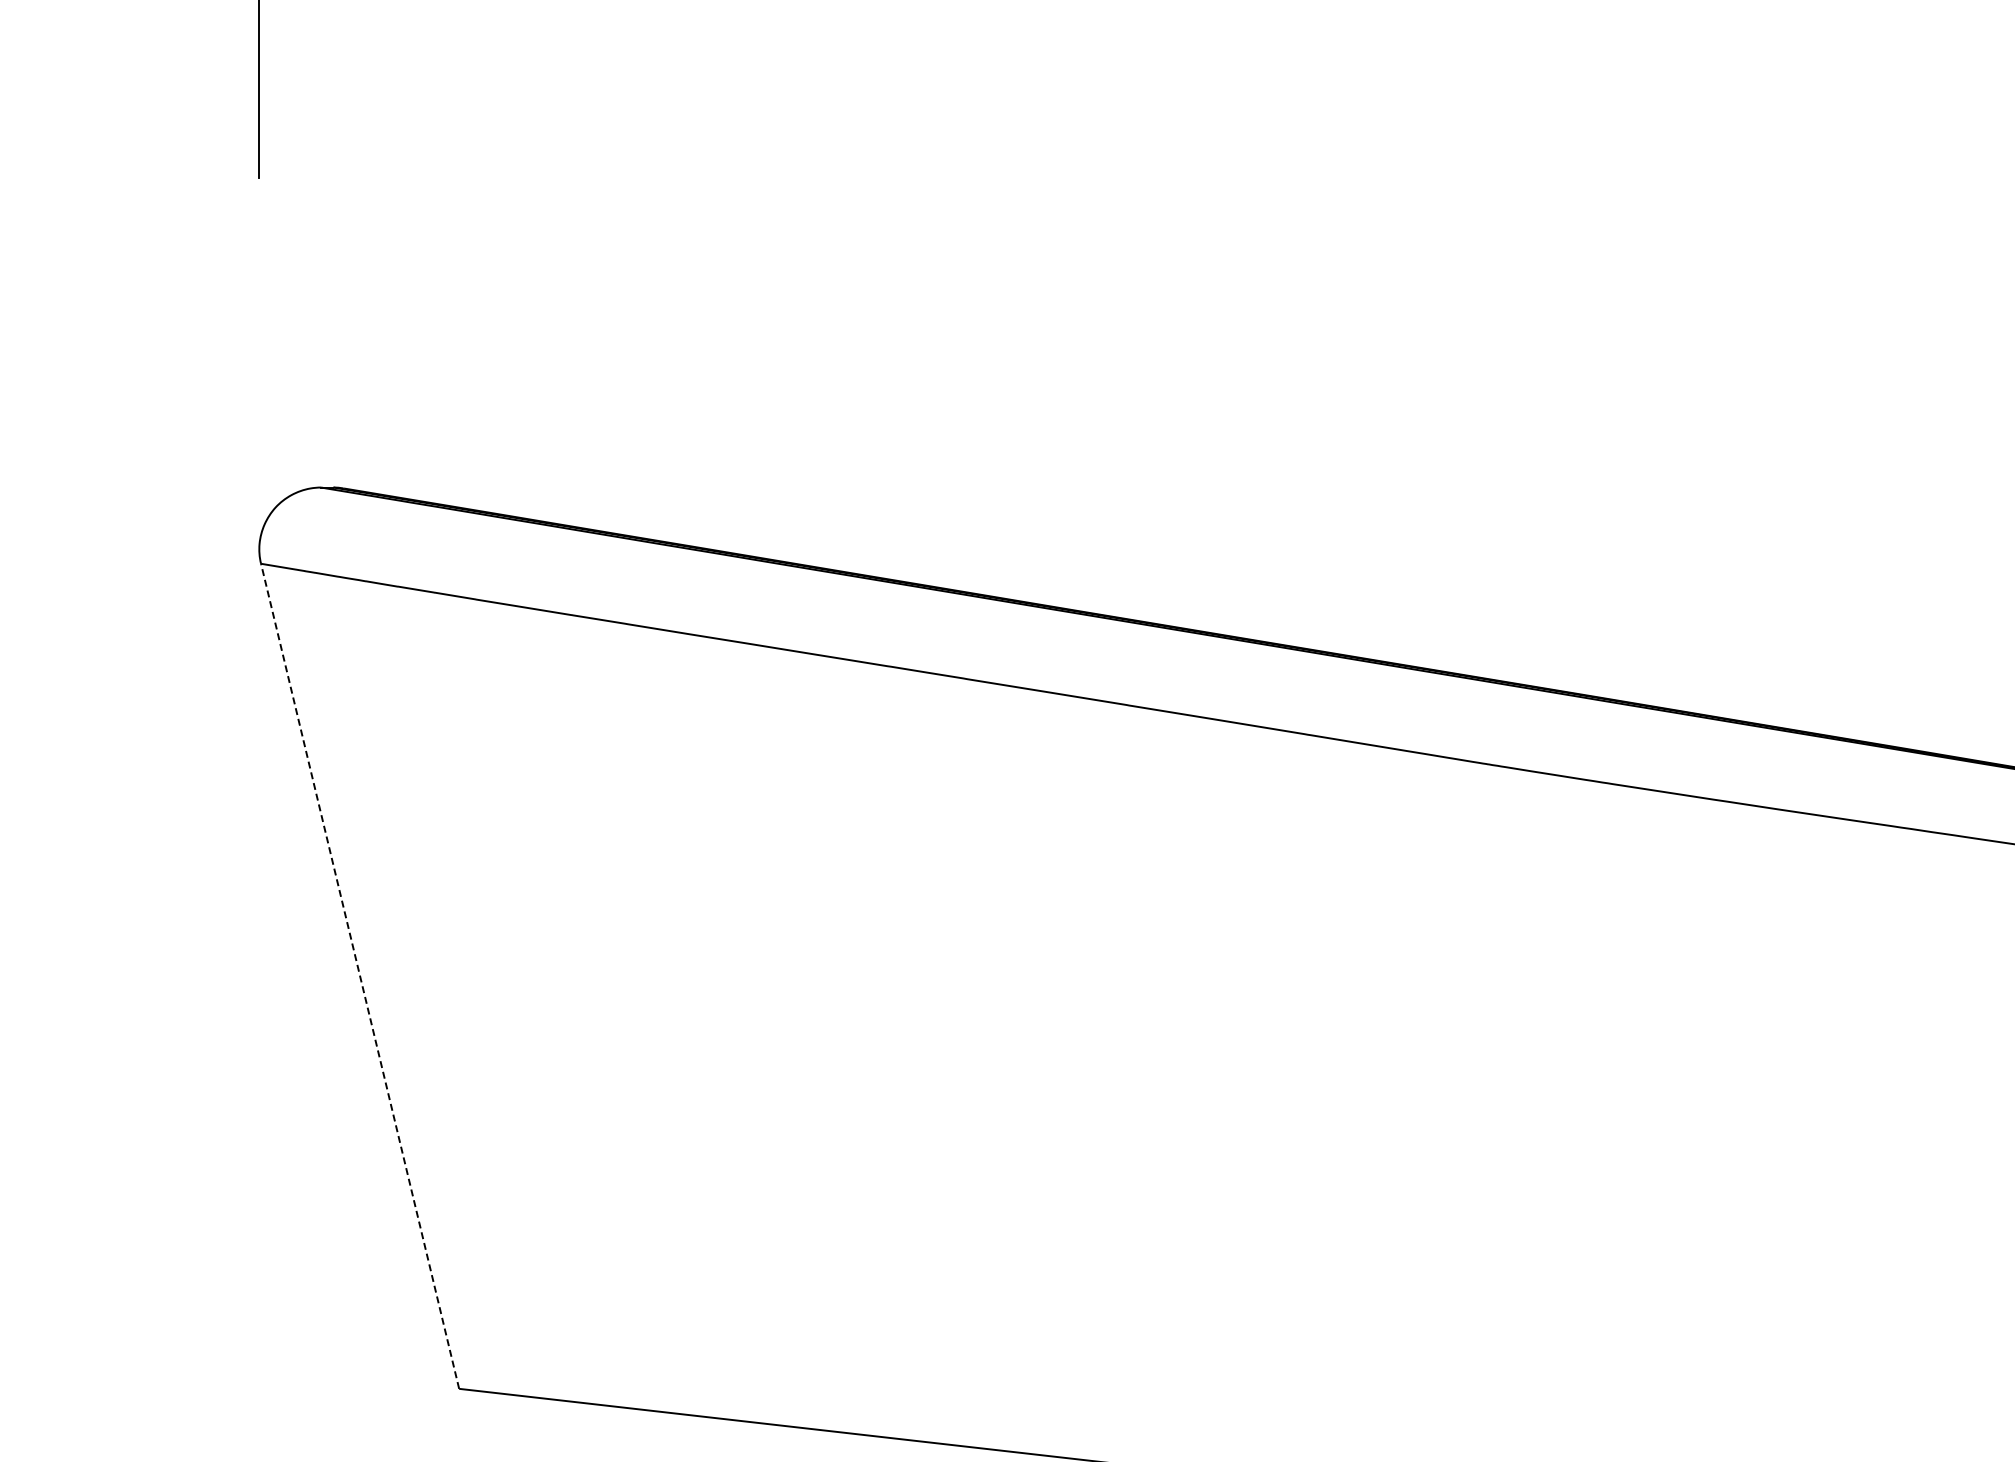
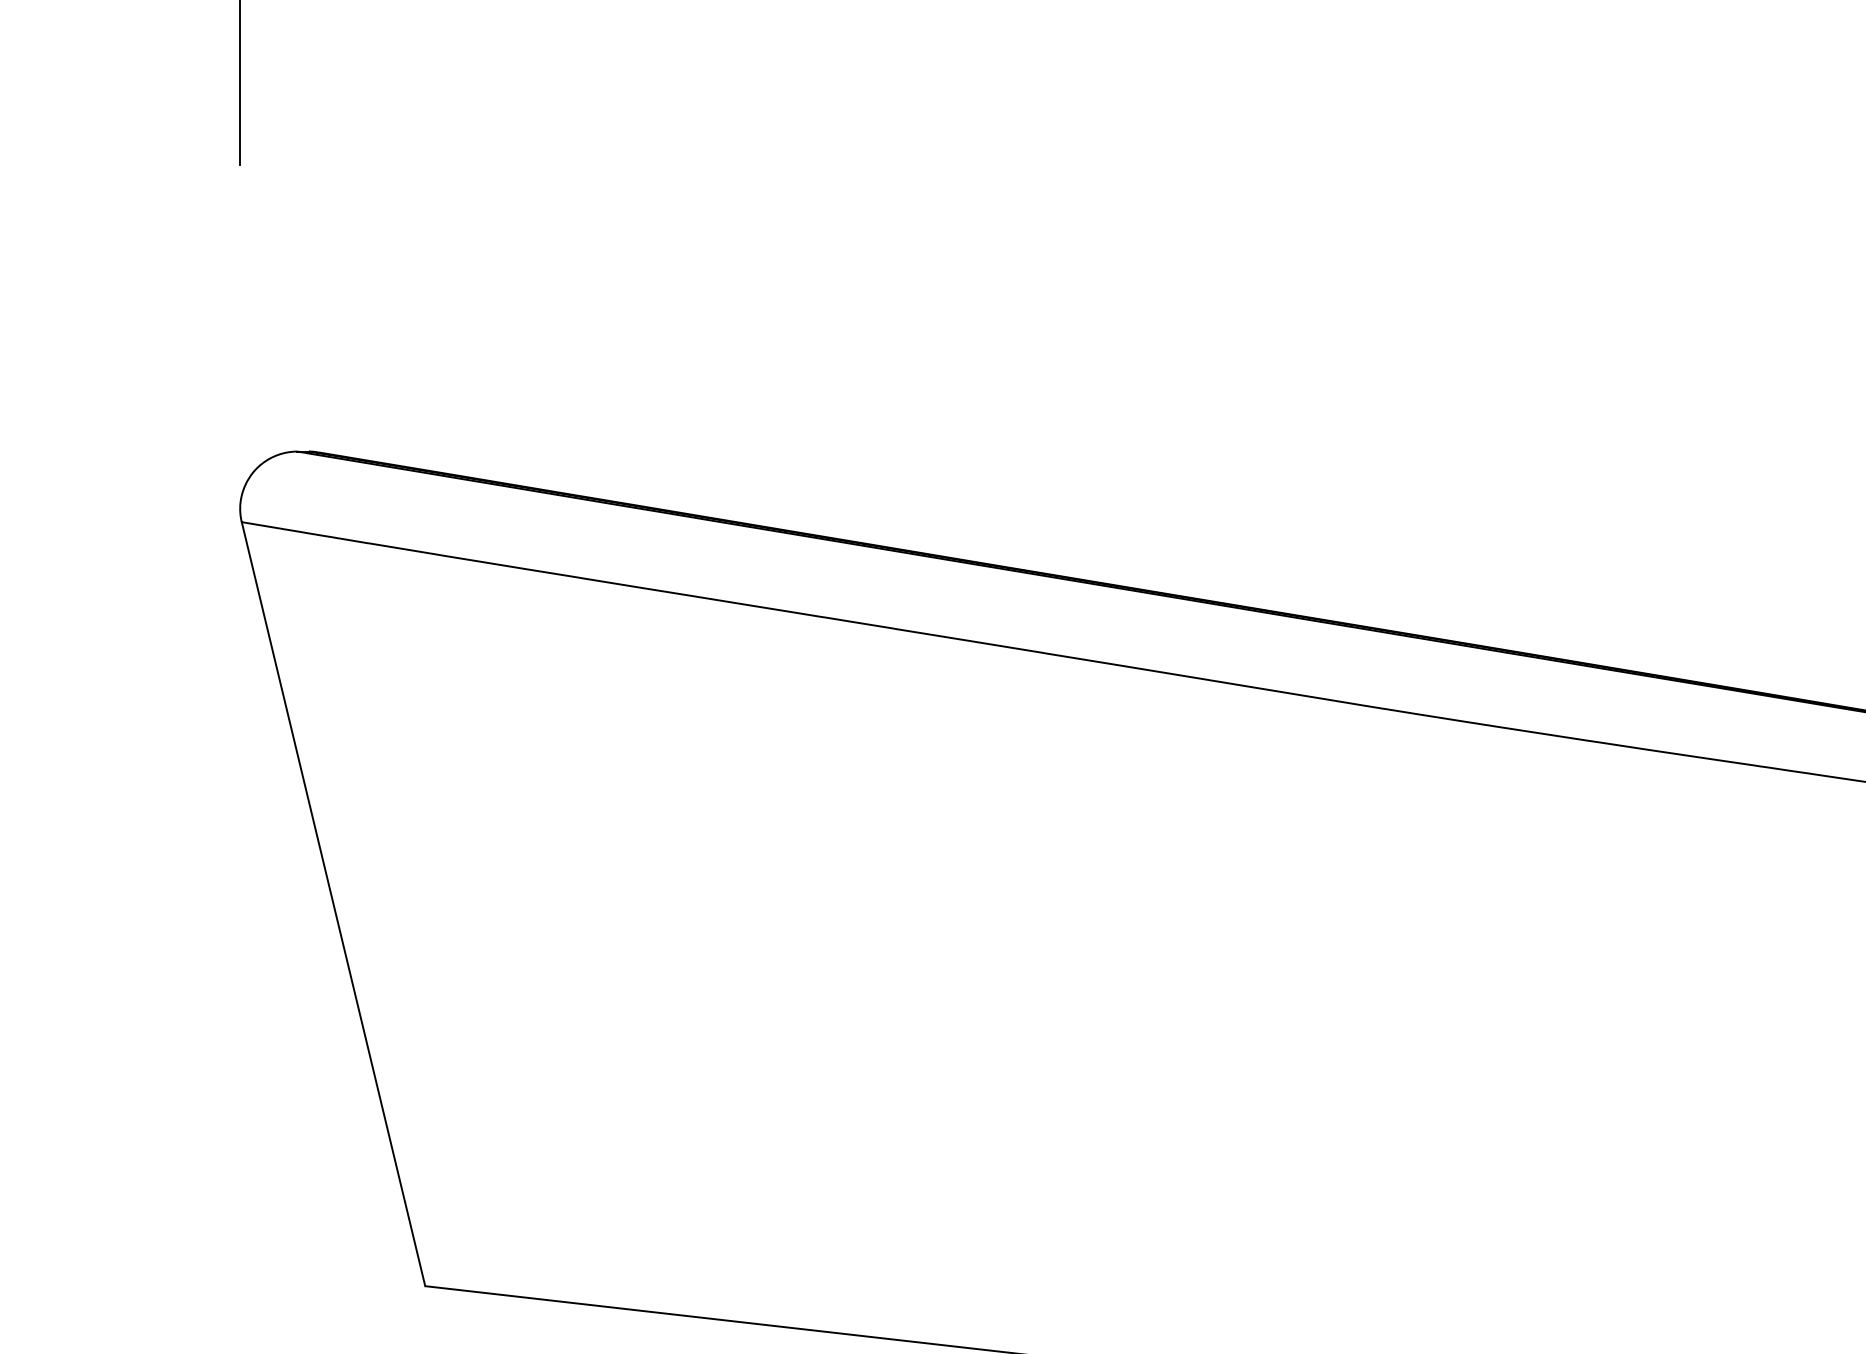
line: (360, 975) -> (333, 903), dashed -> solid

